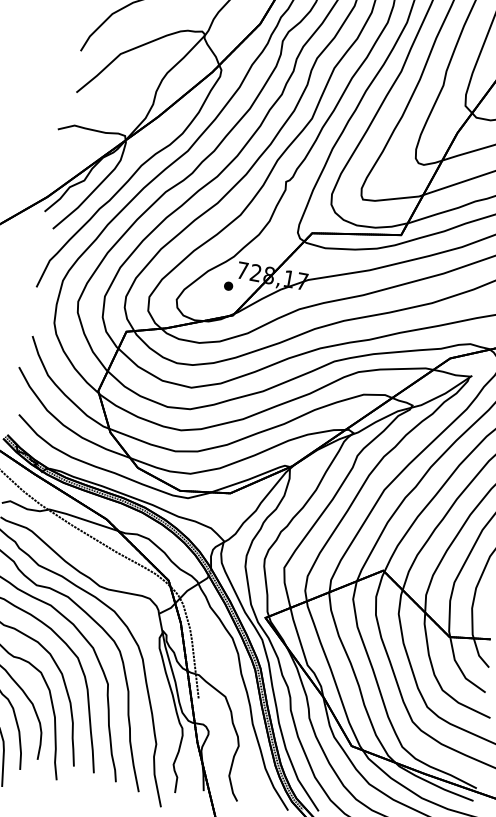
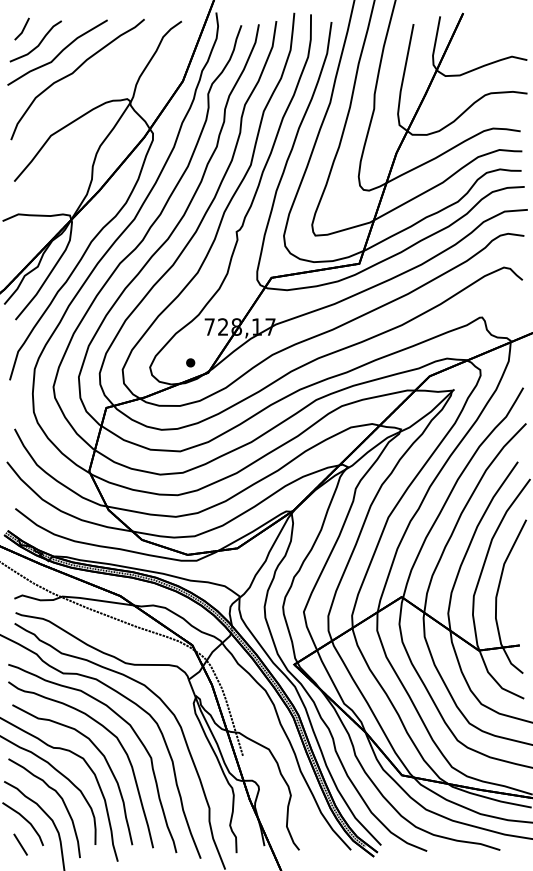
part: (228, 285) -> (190, 362), moved

